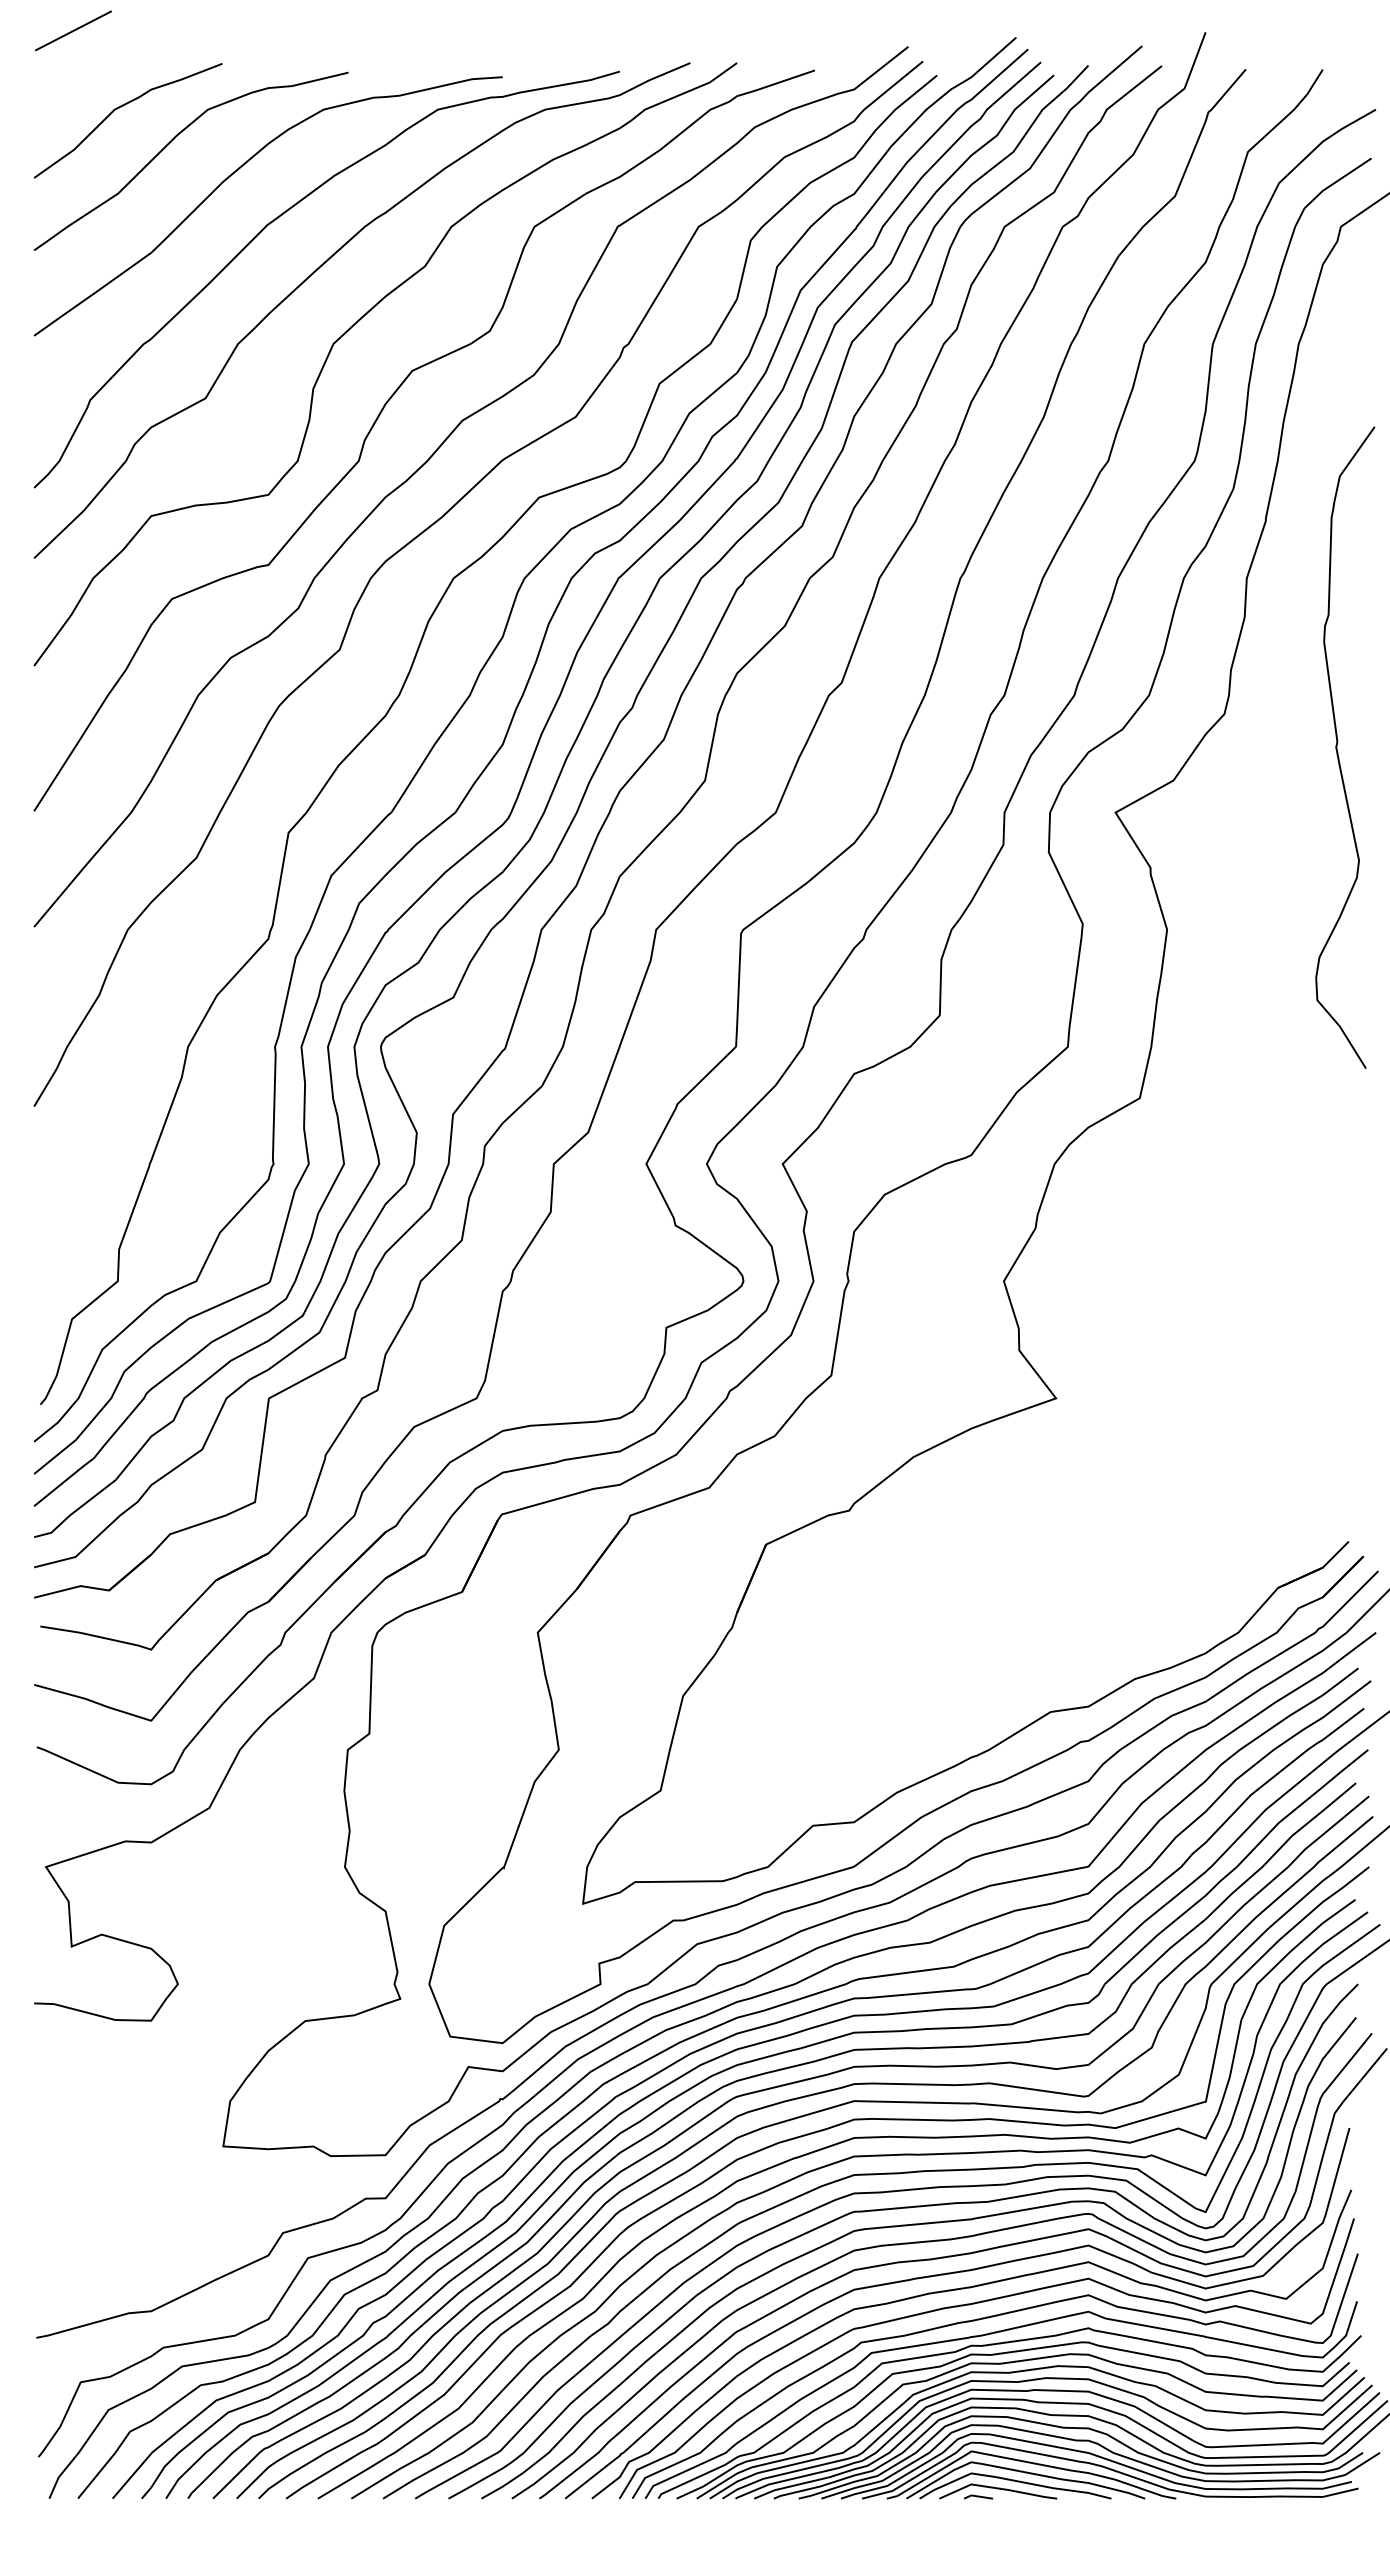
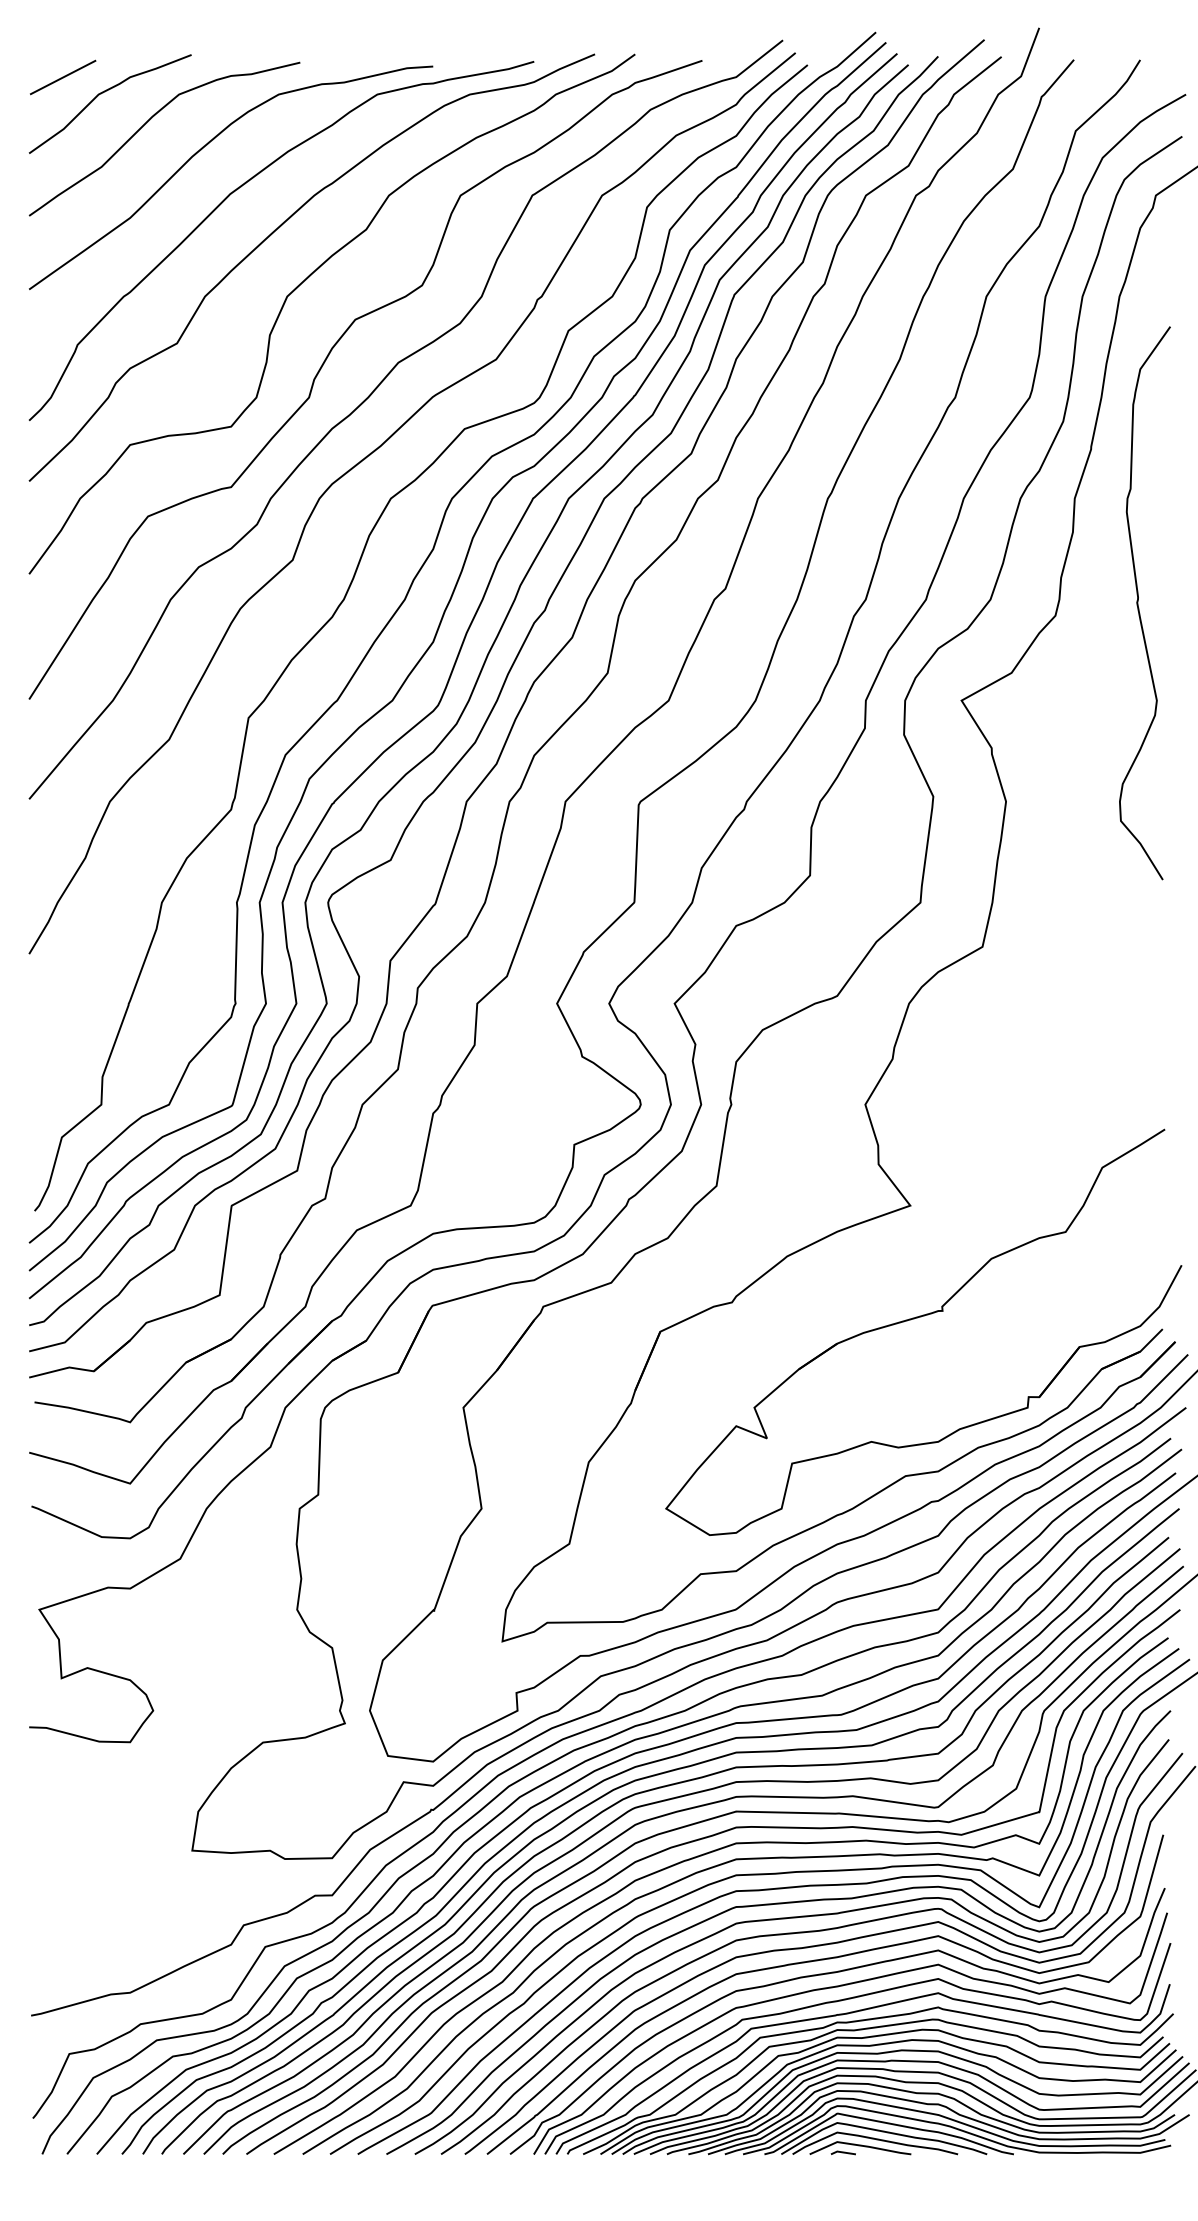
line: (73, 30) -> (63, 77), moved
curve: (1337, 747) -> (1138, 603), moved
part: (1066, 1528) -> (919, 1317), added

